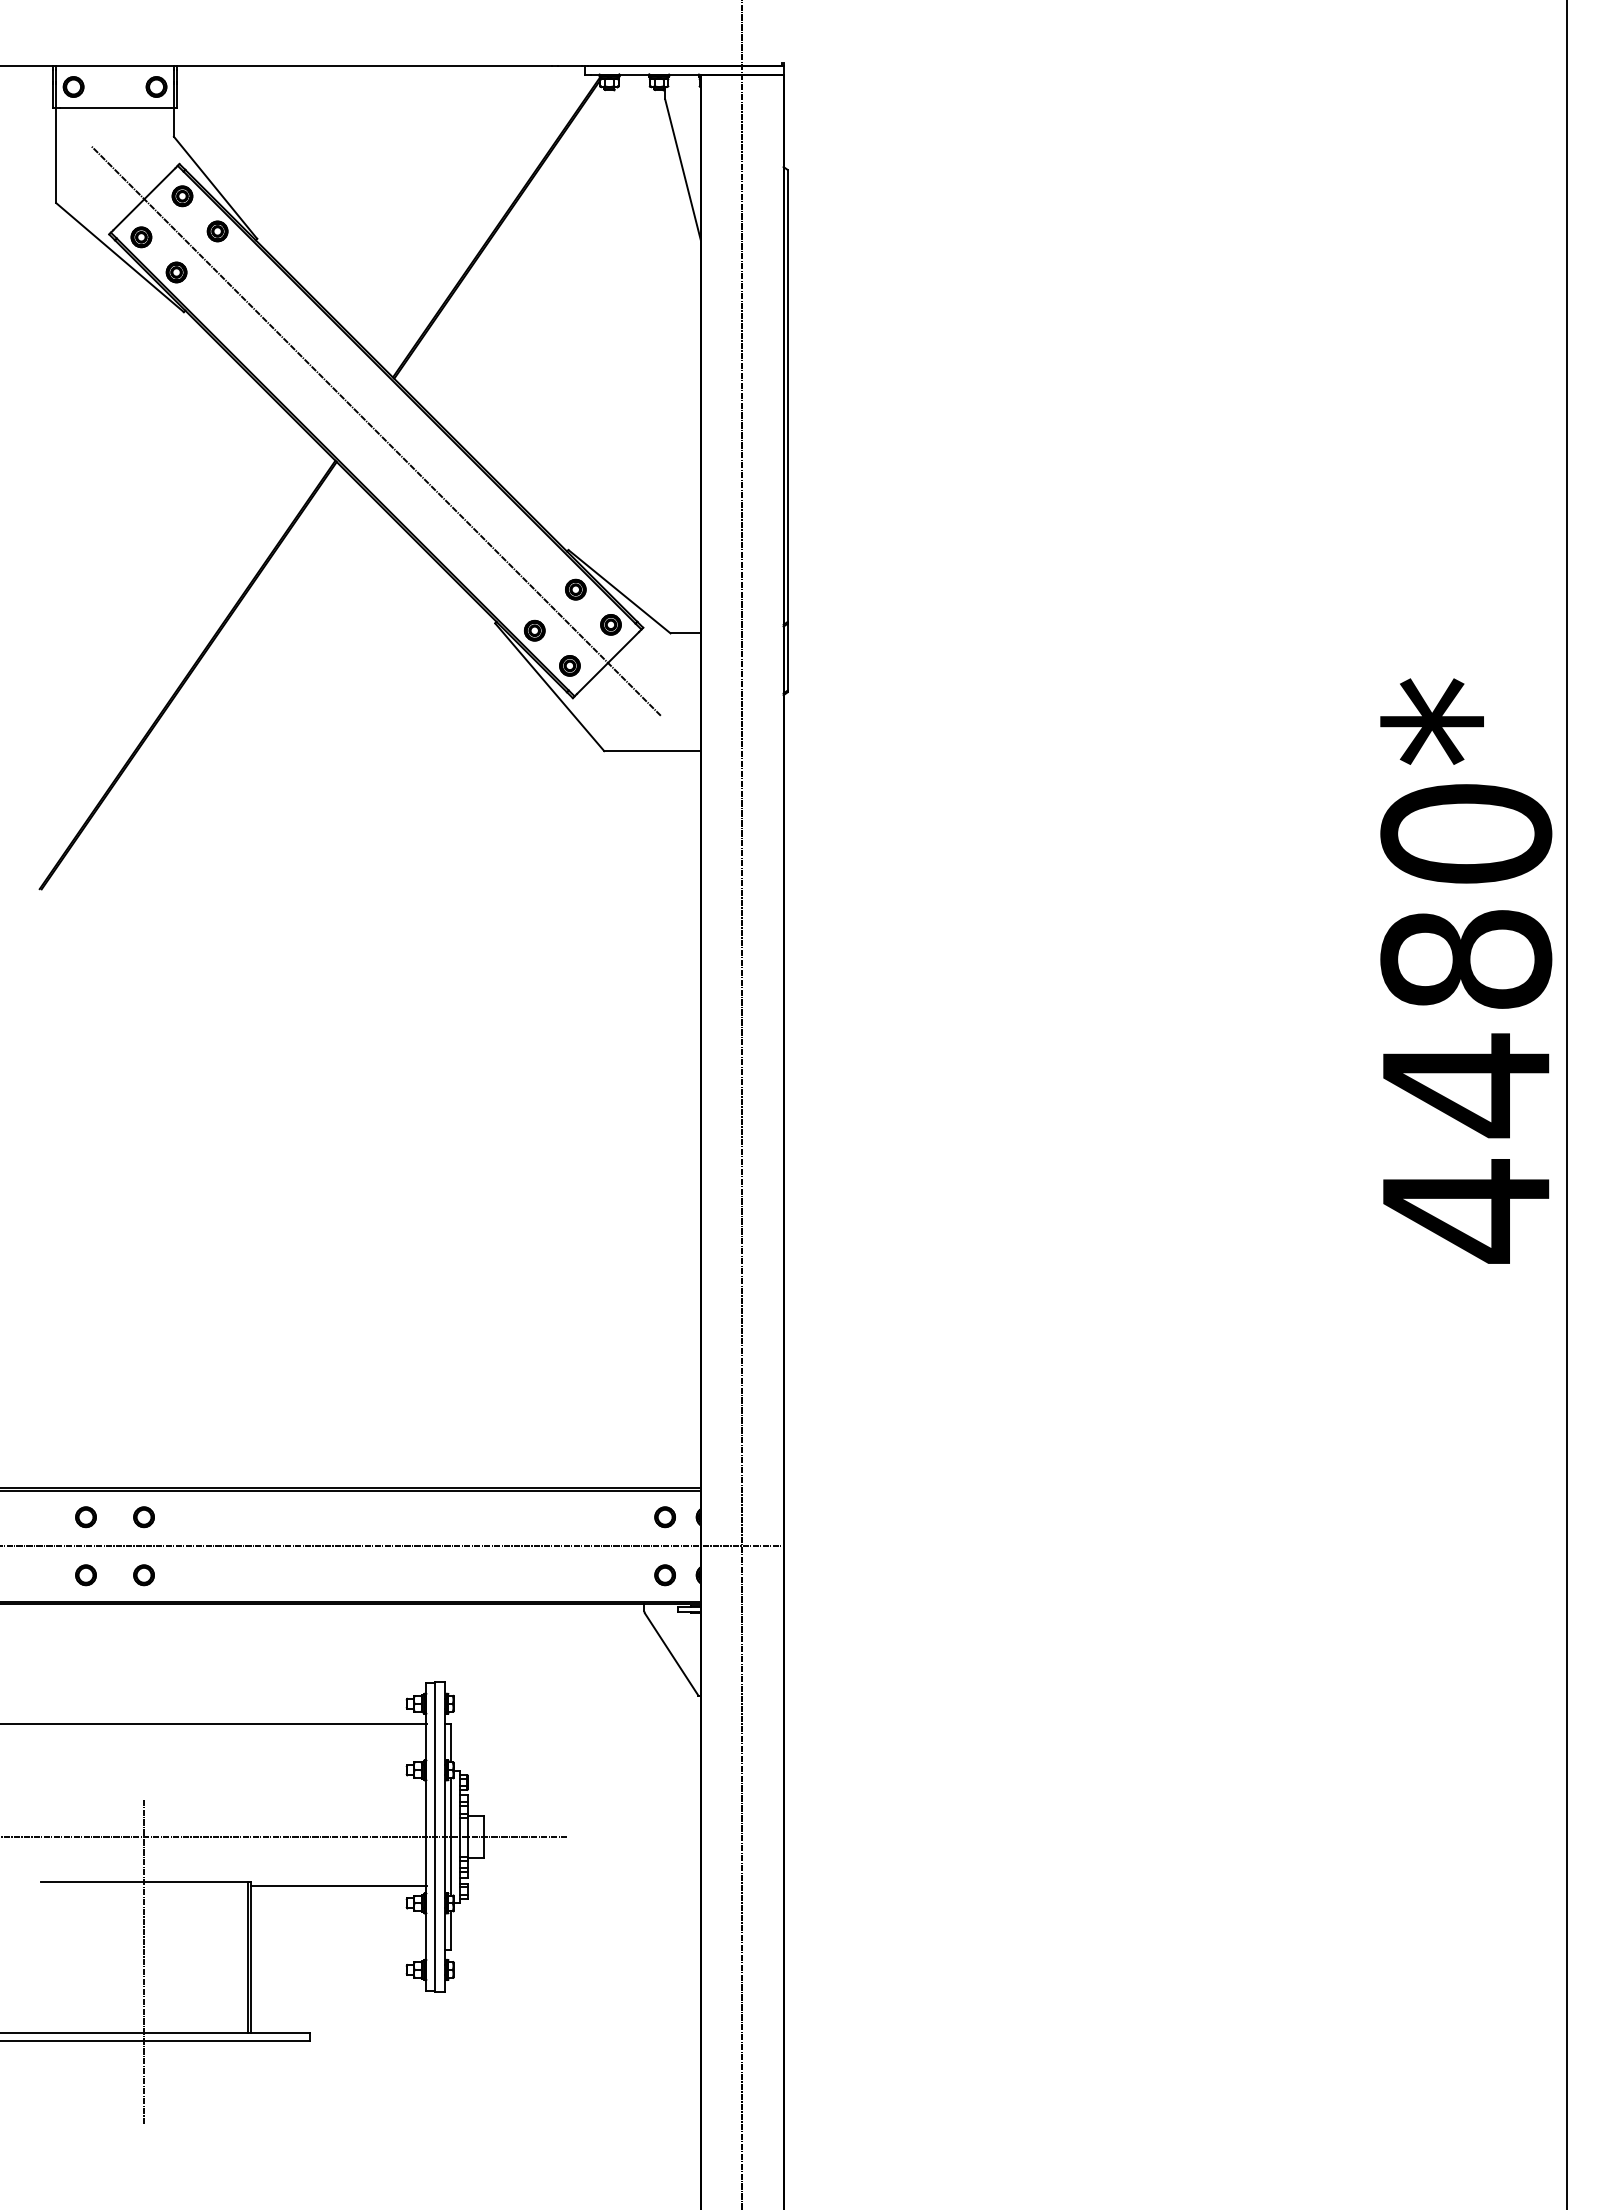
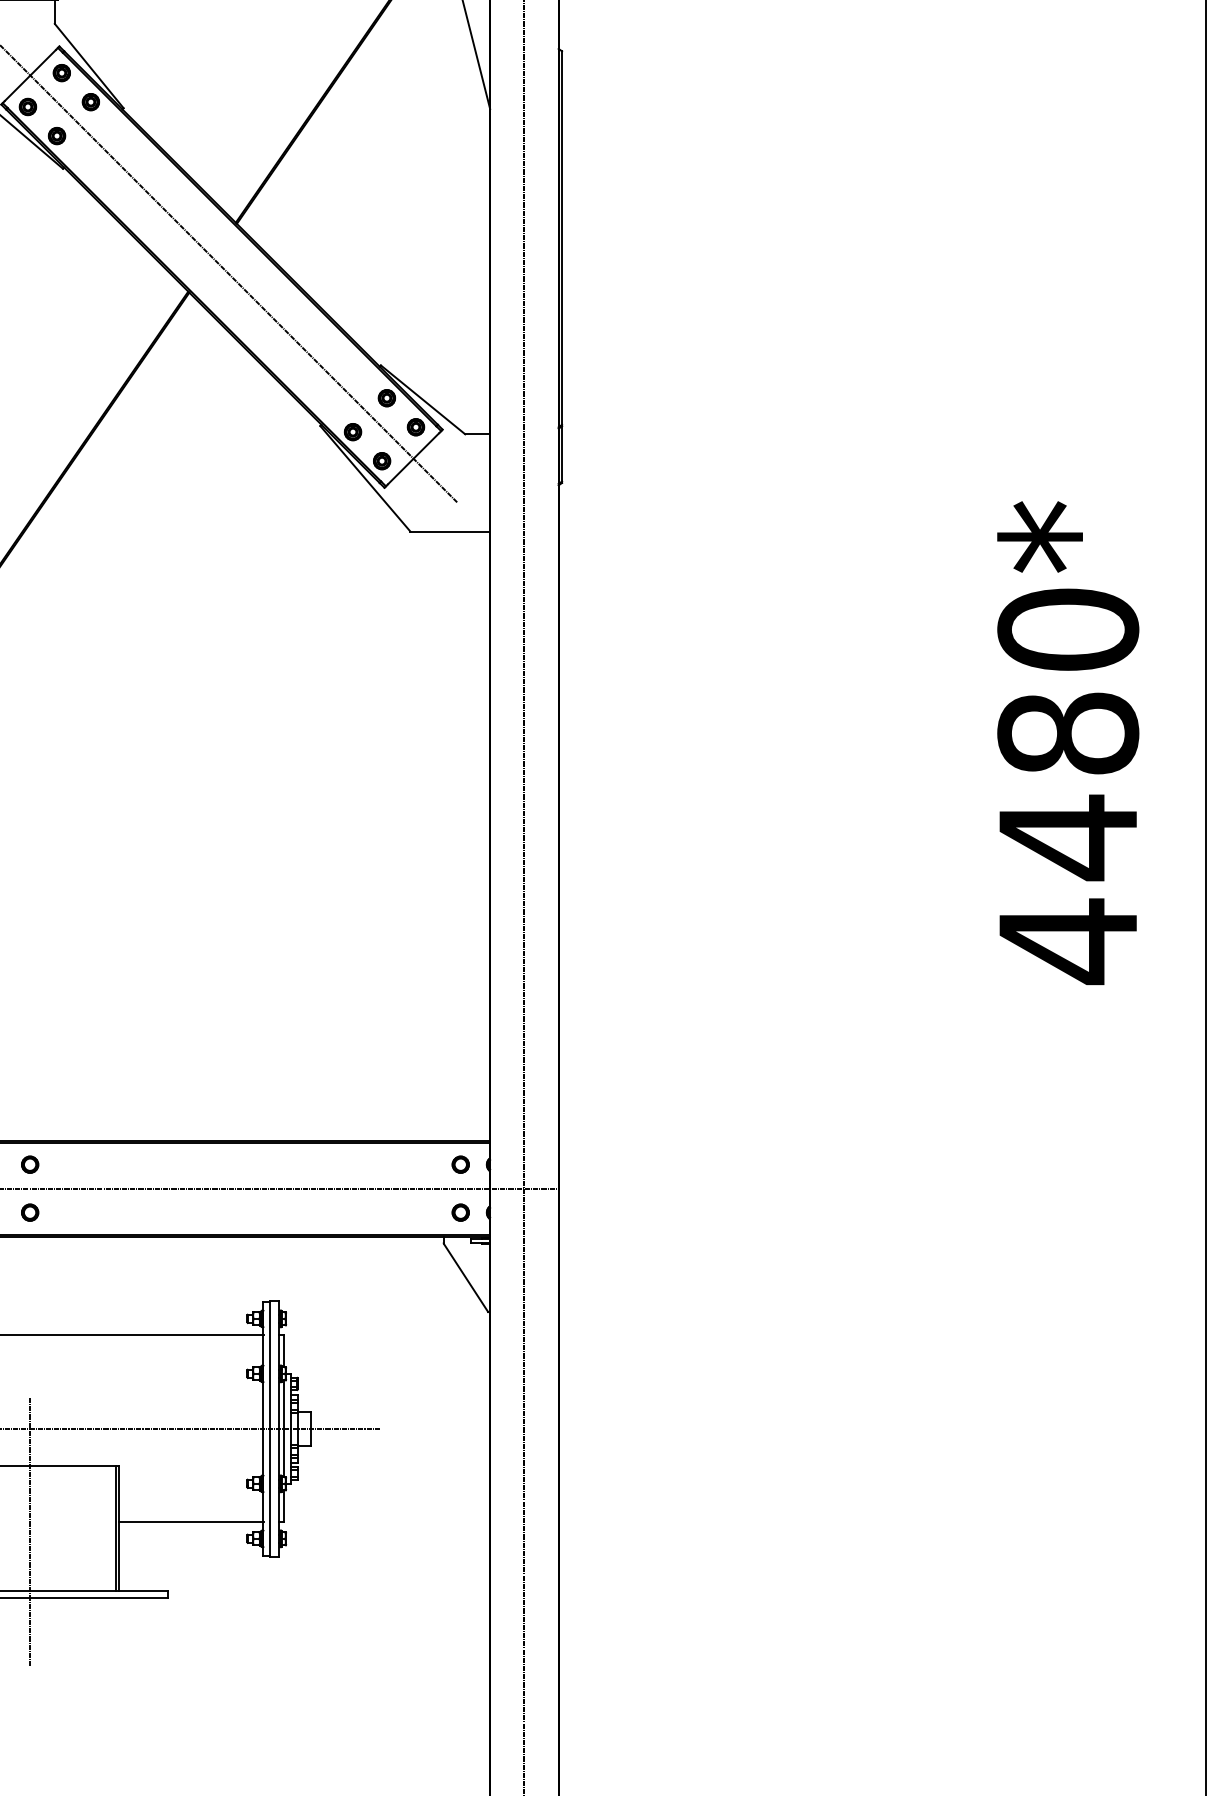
text: (1466, 970) -> (1068, 742), moved
line: (338, 1886) -> (190, 1522), moved

